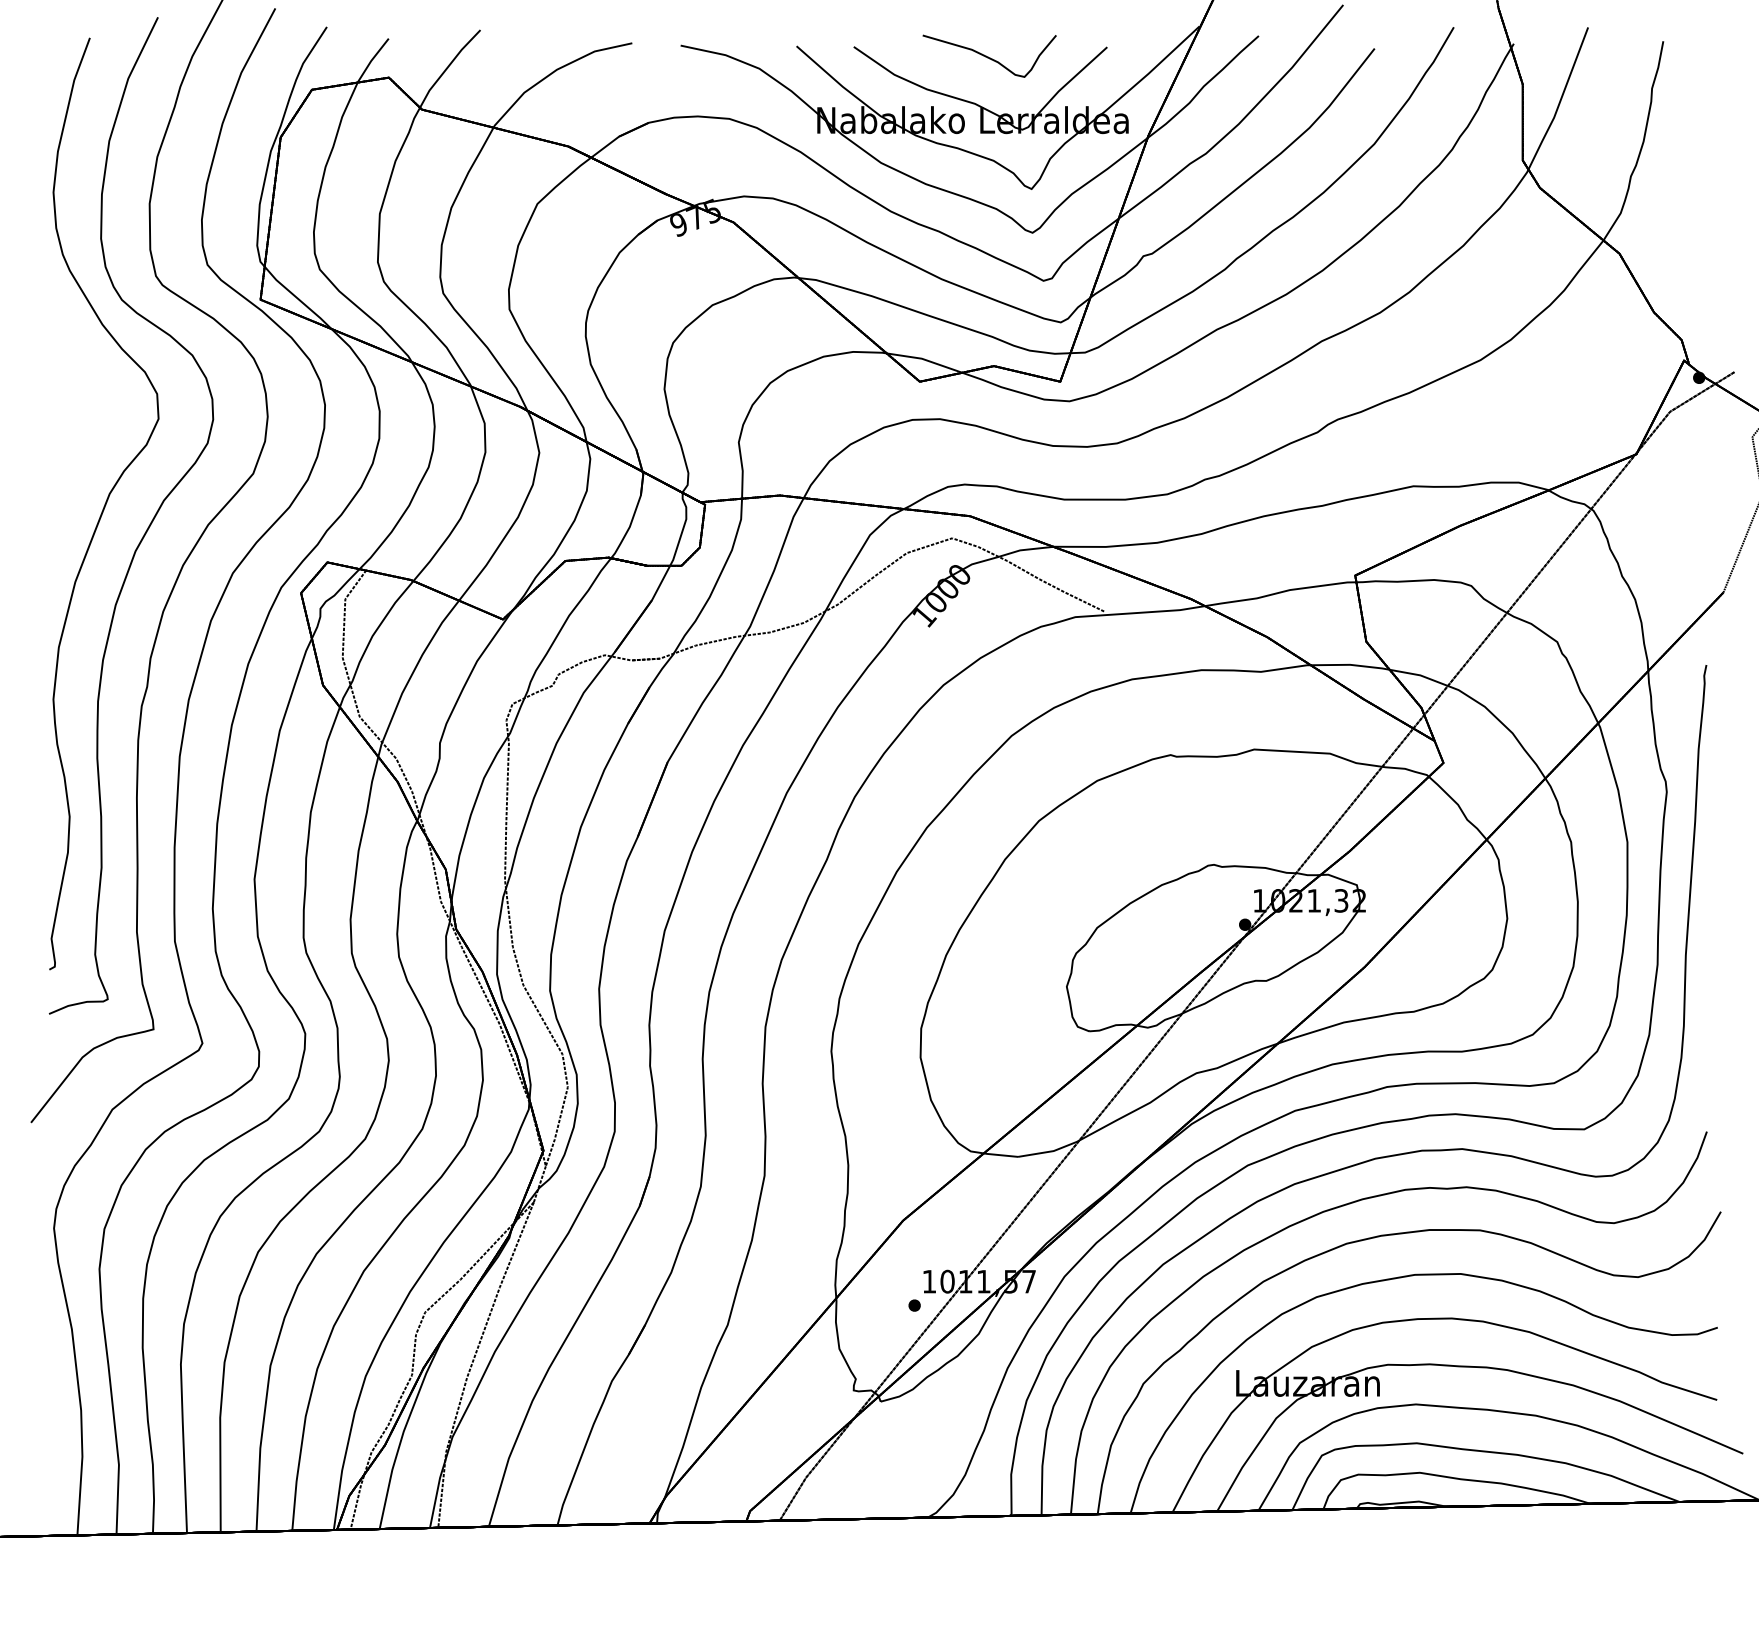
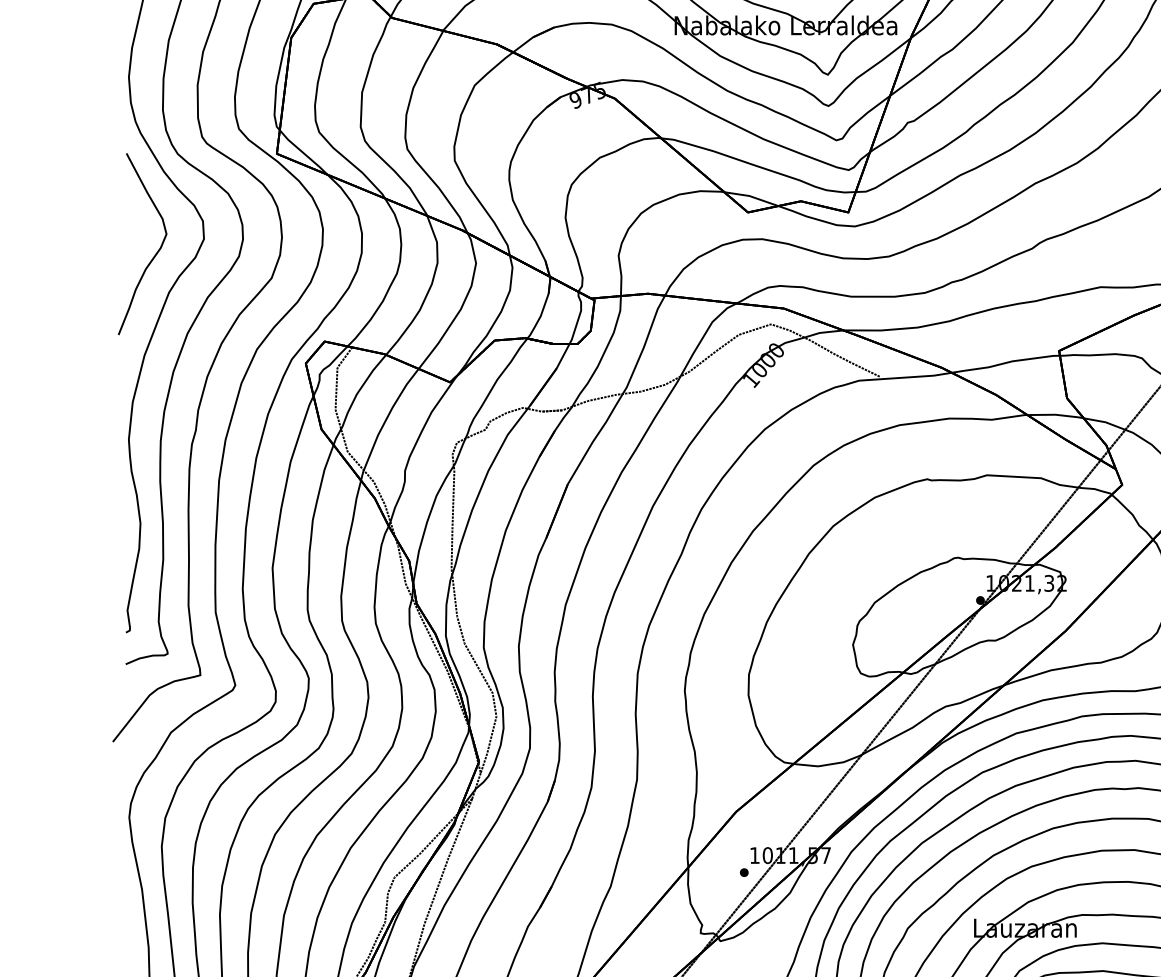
curve: (89, 441) -> (154, 255), added

